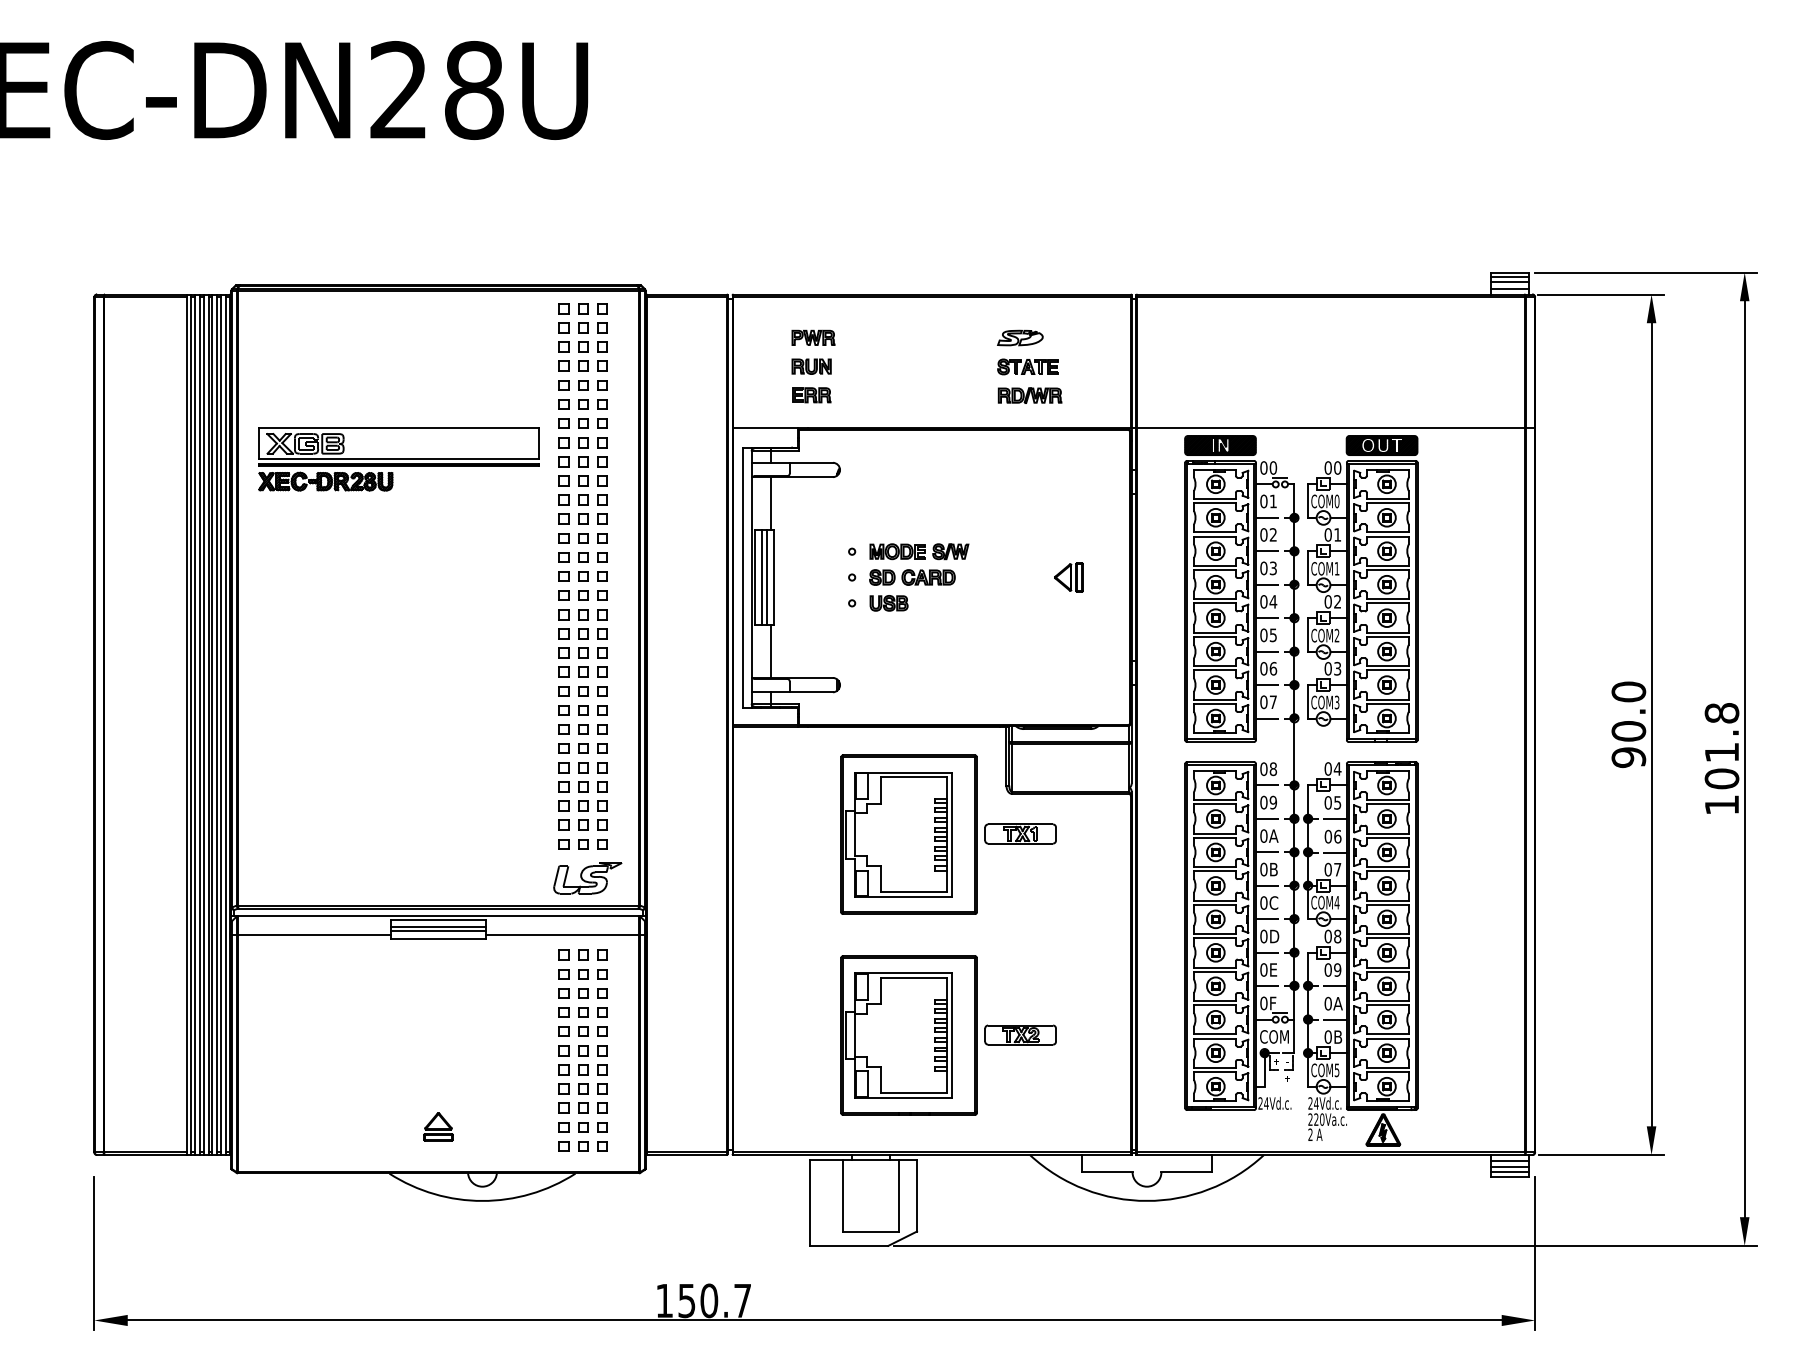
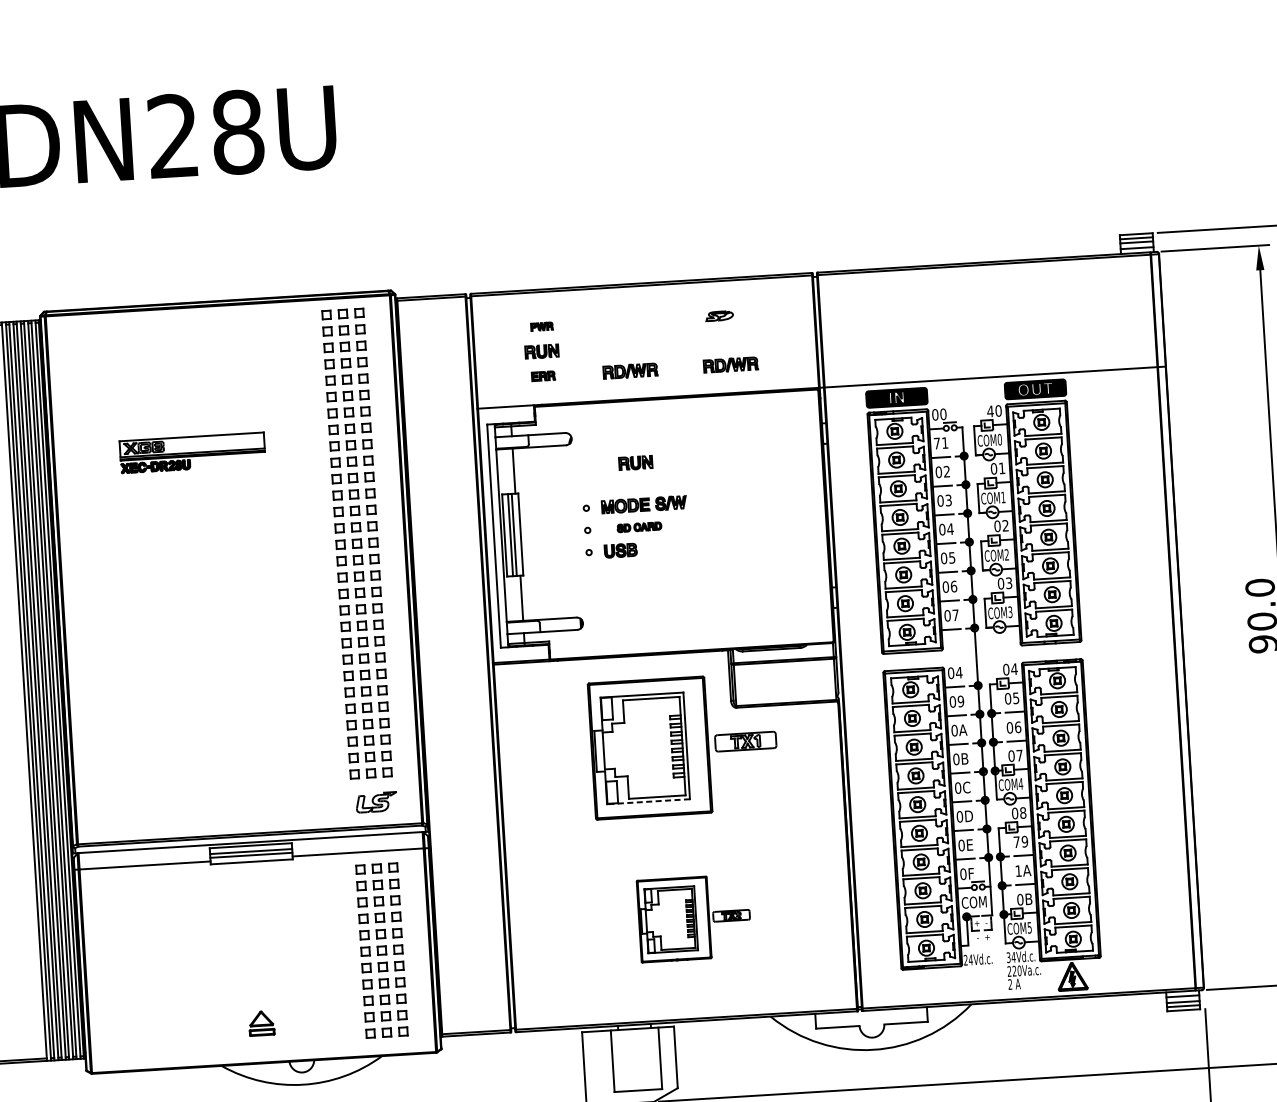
part: (813, 337) -> (542, 326), size x0.6
part: (1020, 337) -> (719, 315), size x0.7
part: (1027, 366) -> (727, 340), removed
part: (811, 395) -> (543, 376), size x0.7
part: (912, 395) -> (629, 371), added
part: (398, 459) -> (192, 452), size x0.6
text: (1328, 467) -> (990, 411), 00 -> 40
text: (1263, 501) -> (936, 443), 01 -> 71
part: (912, 502) -> (635, 462), added
part: (912, 577) -> (639, 527), size x0.6
part: (1068, 577) -> (773, 519), removed
text: (1273, 769) -> (959, 673), 08 -> 04
part: (587, 878) -> (376, 802), size x0.7
line: (902, 896) -> (647, 801), solid -> dashed
text: (1327, 969) -> (1016, 841), 09 -> 79
text: (1327, 1003) -> (1017, 870), 0A -> 1A
part: (948, 1035) -> (694, 918), size x0.6
text: (1310, 1103) -> (1008, 957), 24Vd.c. -> 34Vd.c.

